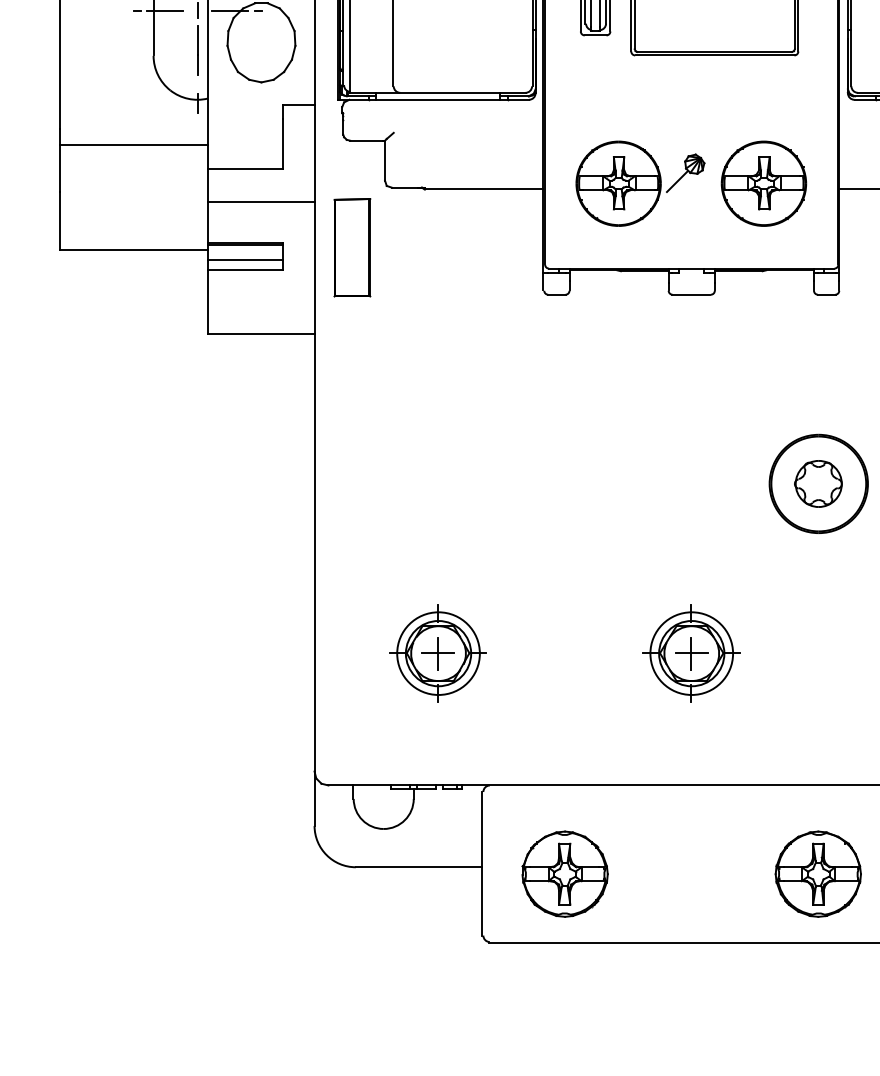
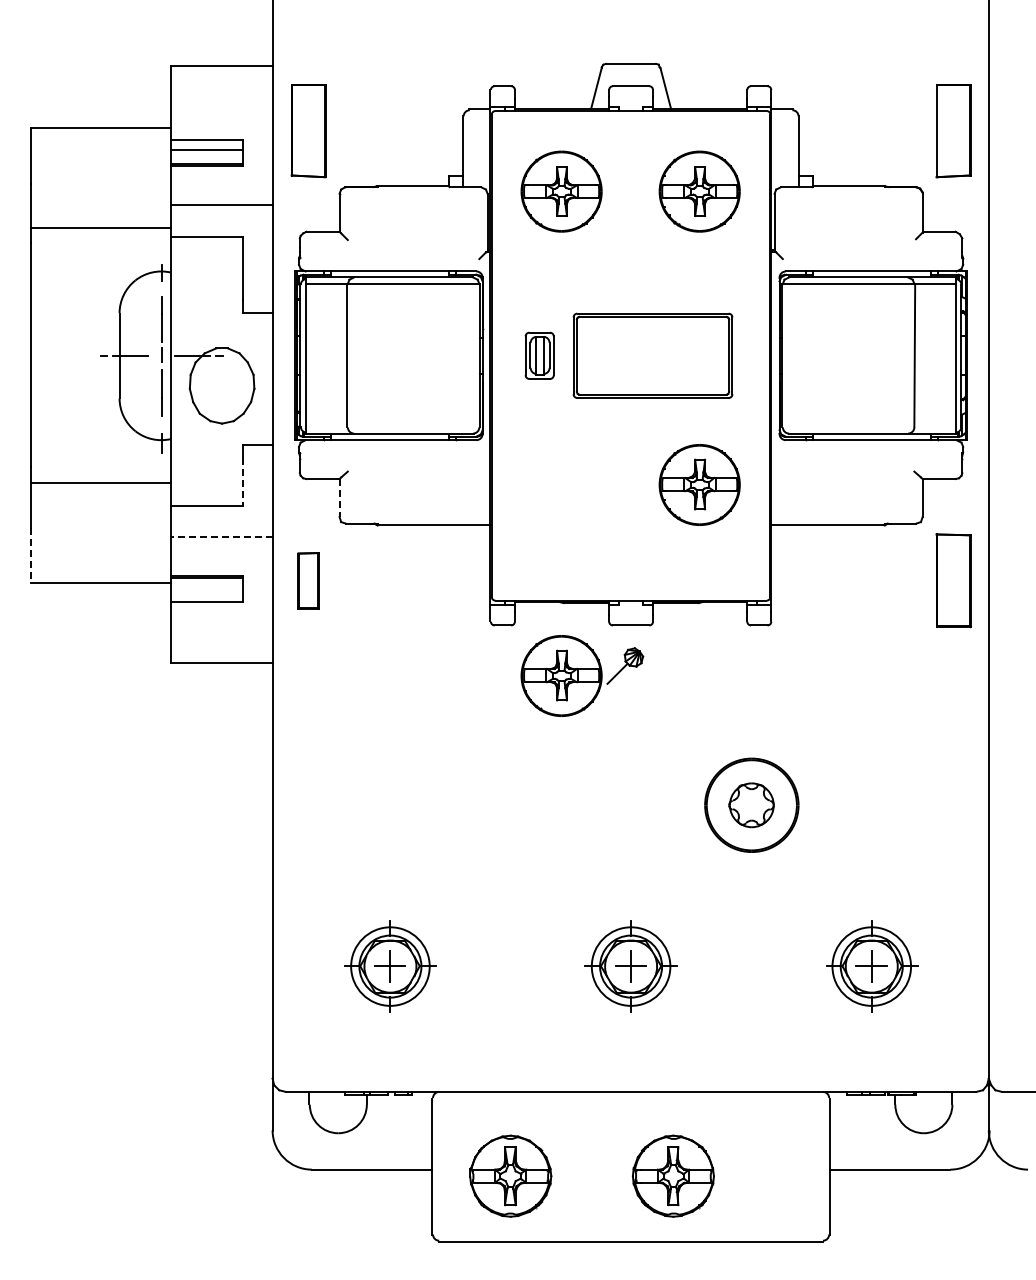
line: (282, 144) -> (242, 482), solid -> dashed
line: (384, 161) -> (339, 498), solid -> dashed
part: (640, 183) -> (582, 675), moved
part: (763, 183) -> (699, 484), moved
line: (260, 201) -> (221, 536), solid -> dashed
line: (60, 221) -> (31, 555), solid -> dashed
part: (352, 247) -> (308, 580), size x0.6
line: (245, 260) -> (206, 592), removed
part: (818, 873) -> (673, 1175), moved

